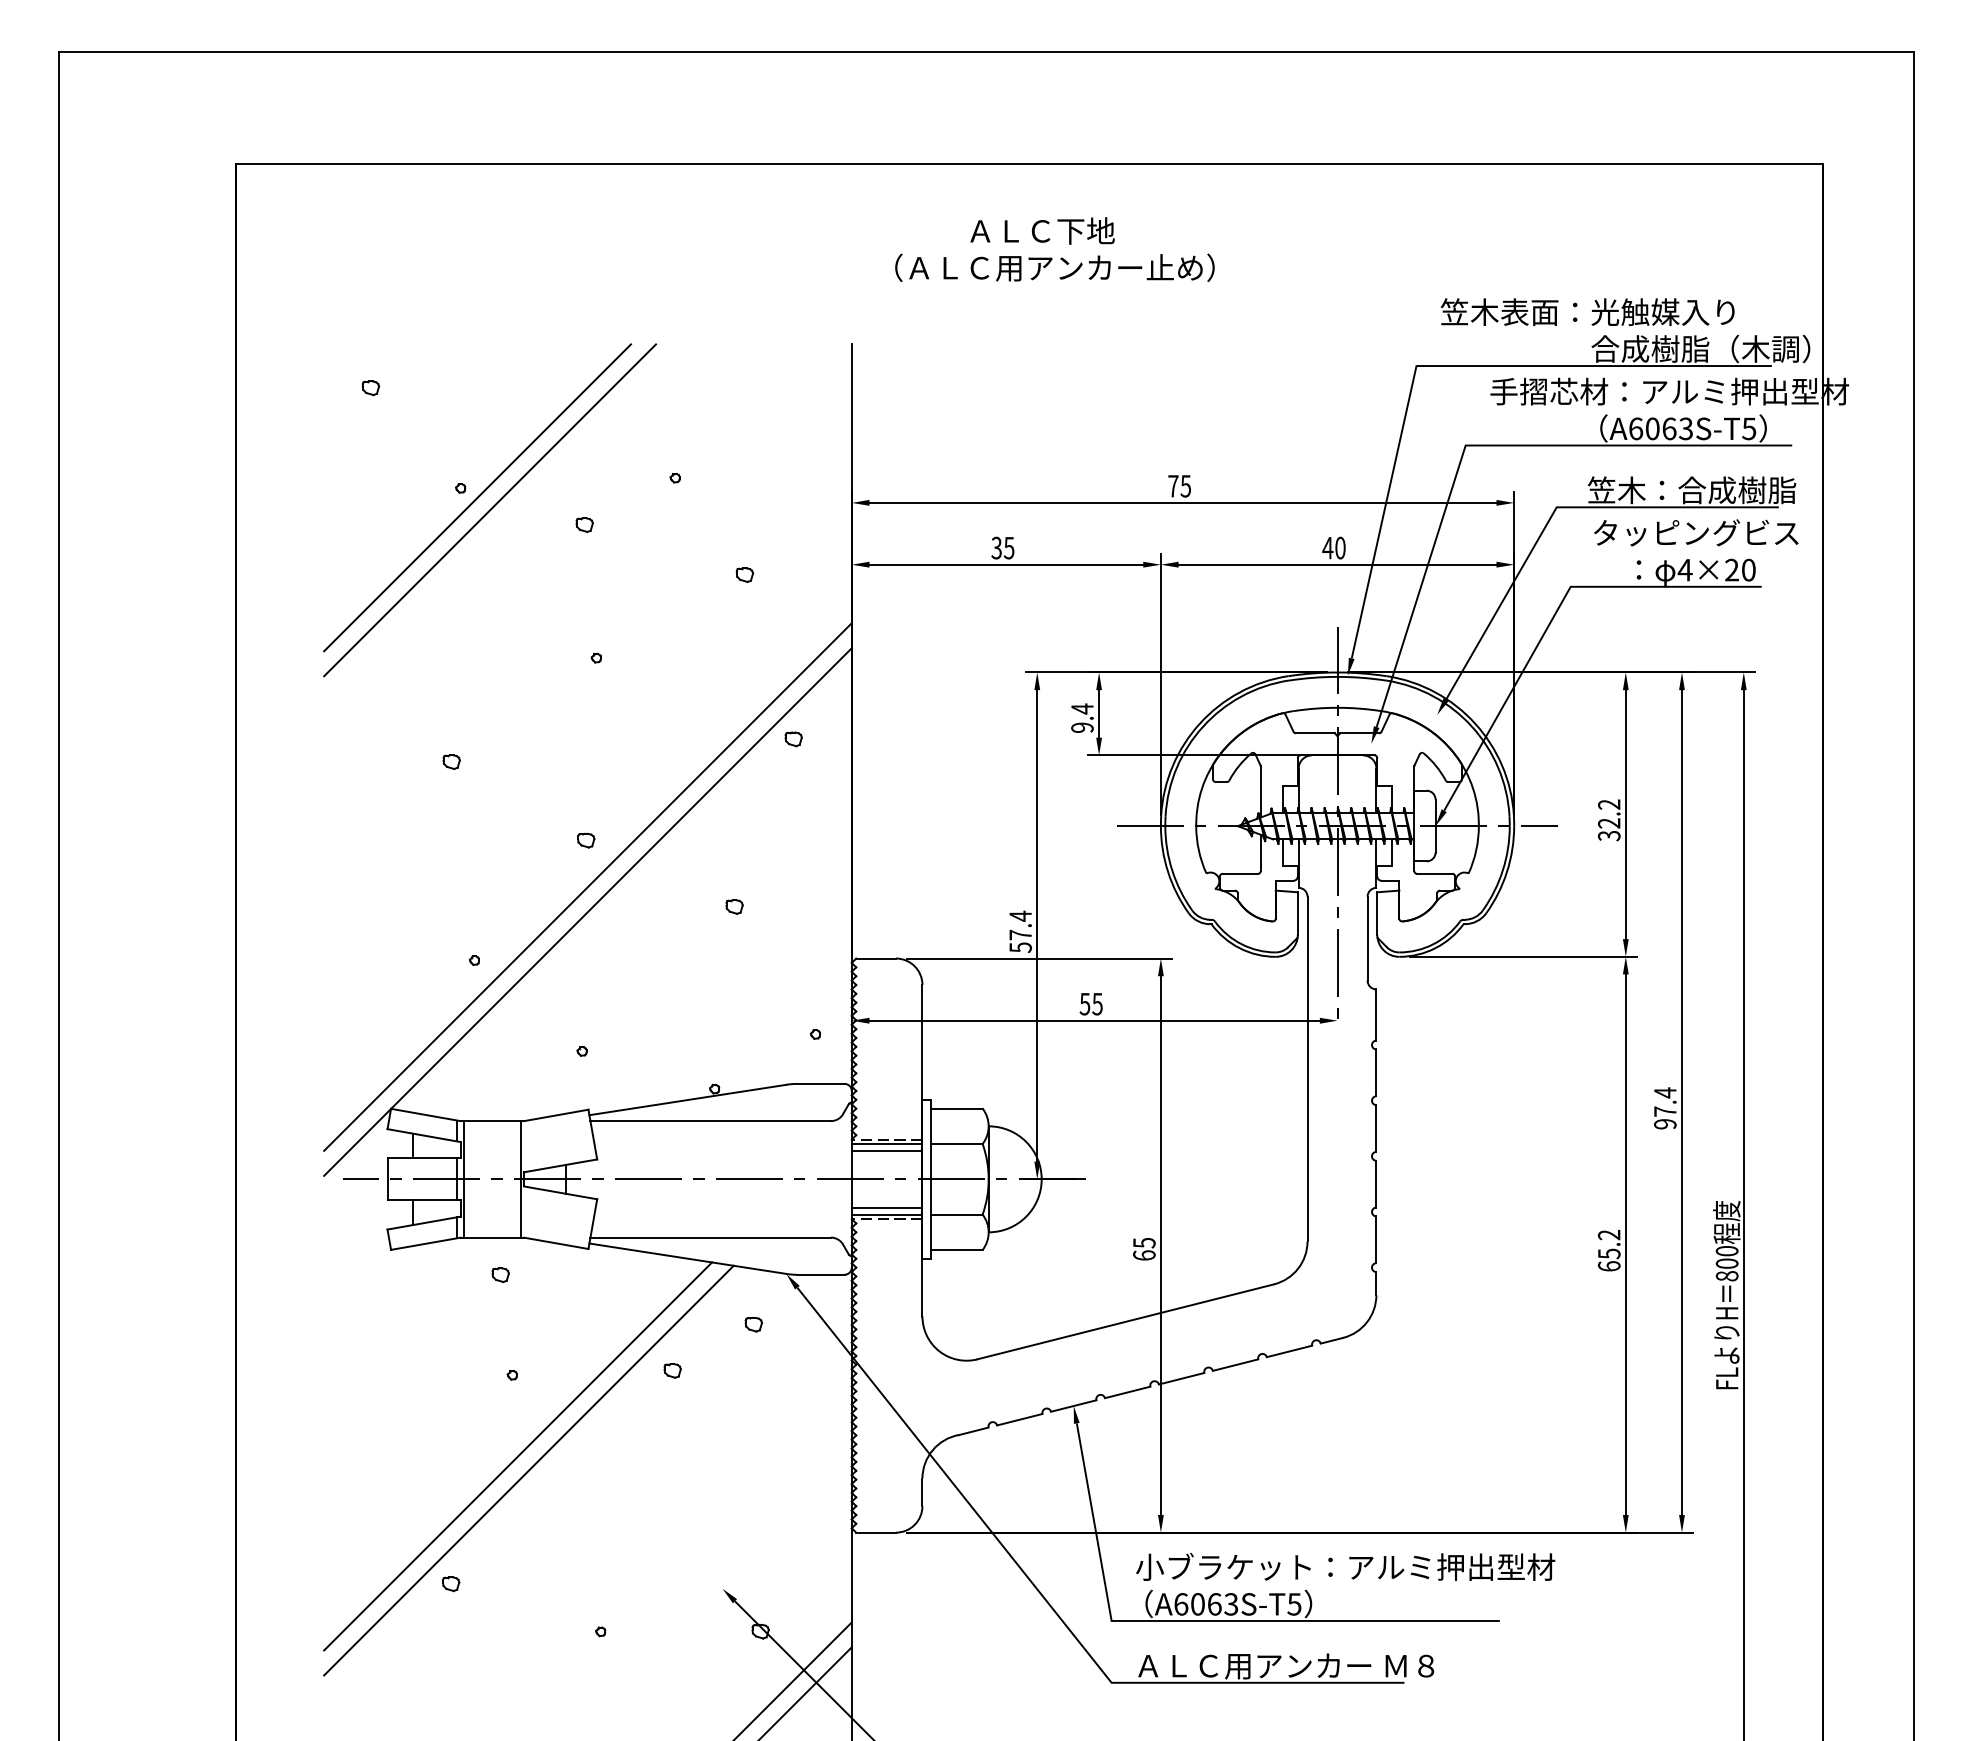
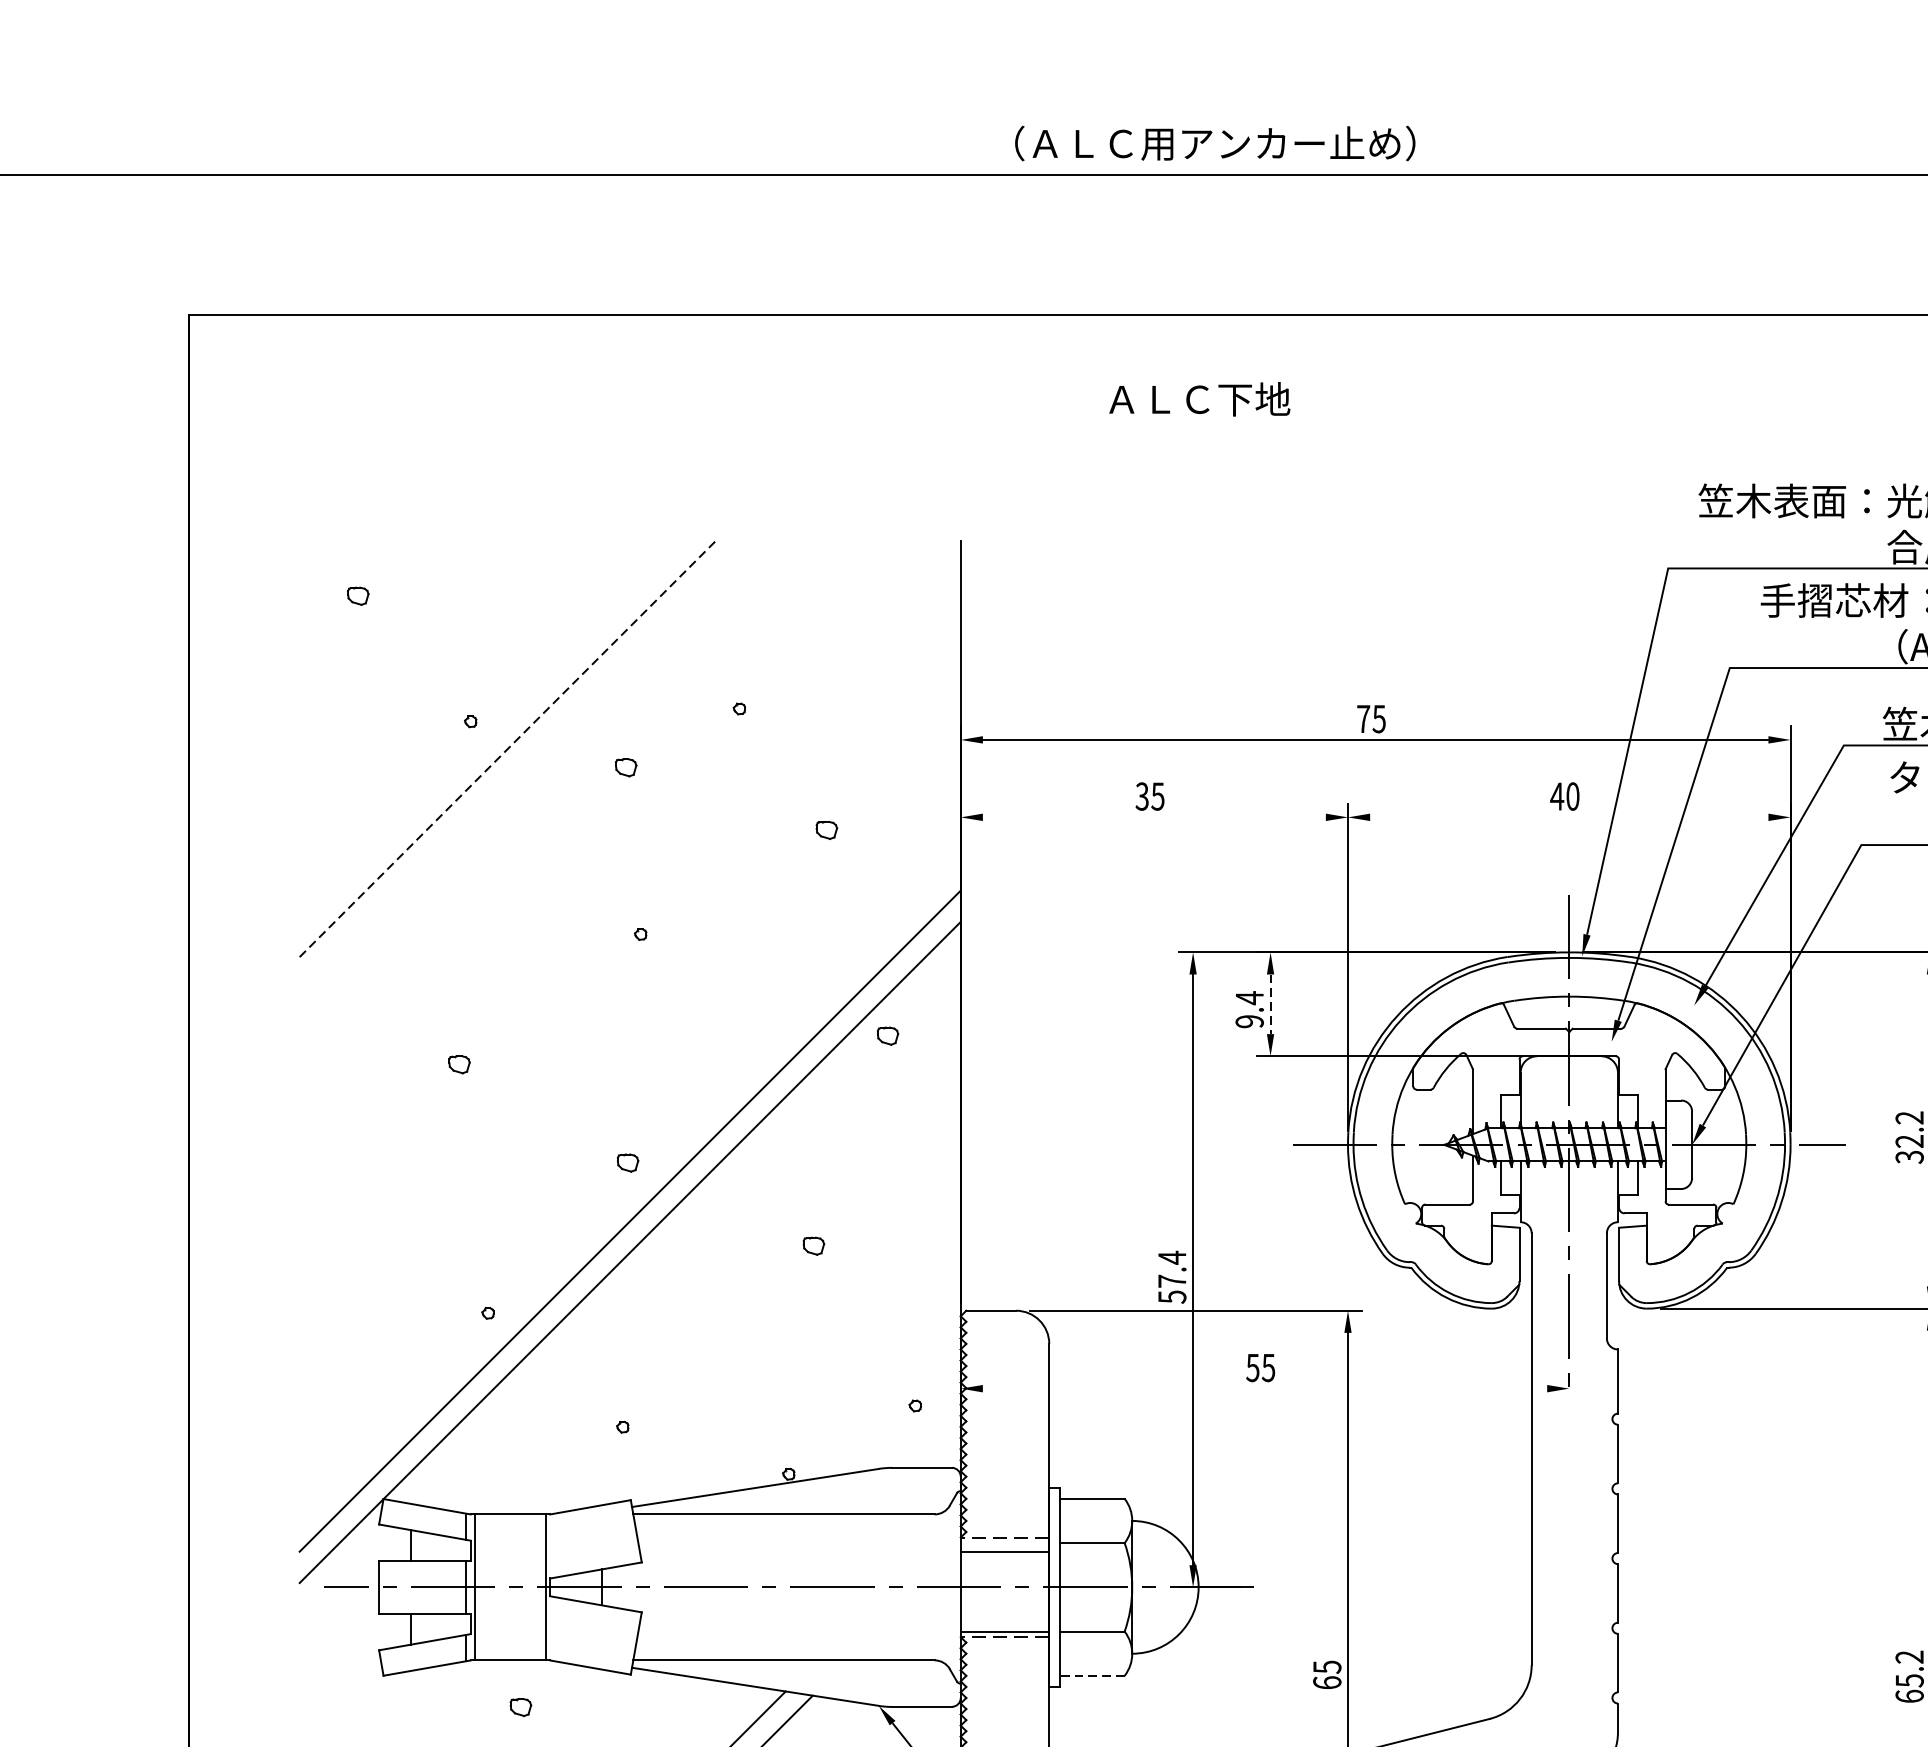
text: (1054, 267) -> (1214, 143), moved
line: (477, 497) -> (491, 733), removed
line: (490, 510) -> (508, 749), solid -> dashed
line: (1006, 564) -> (1154, 817), removed
line: (1337, 564) -> (1569, 817), removed
line: (1099, 713) -> (1271, 1003), solid -> dashed
line: (1094, 1020) -> (1264, 1388), removed
line: (886, 1143) -> (1004, 1542), removed
line: (886, 1207) -> (1004, 1622), removed
line: (956, 1249) -> (1091, 1675), solid -> dashed

